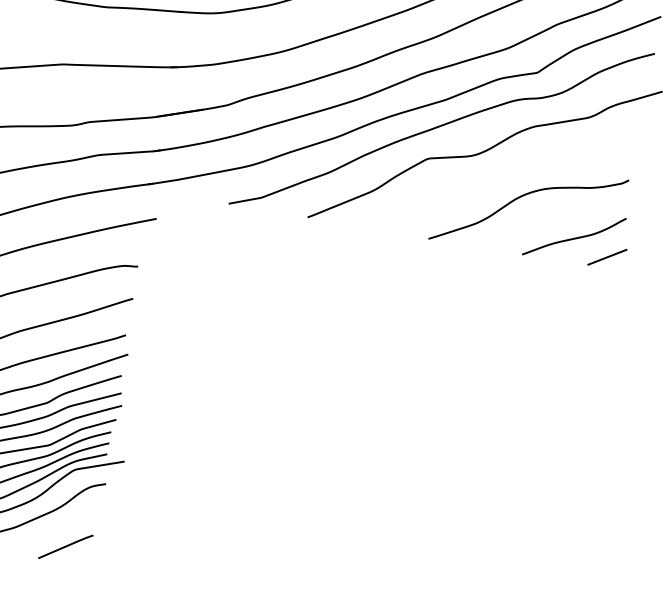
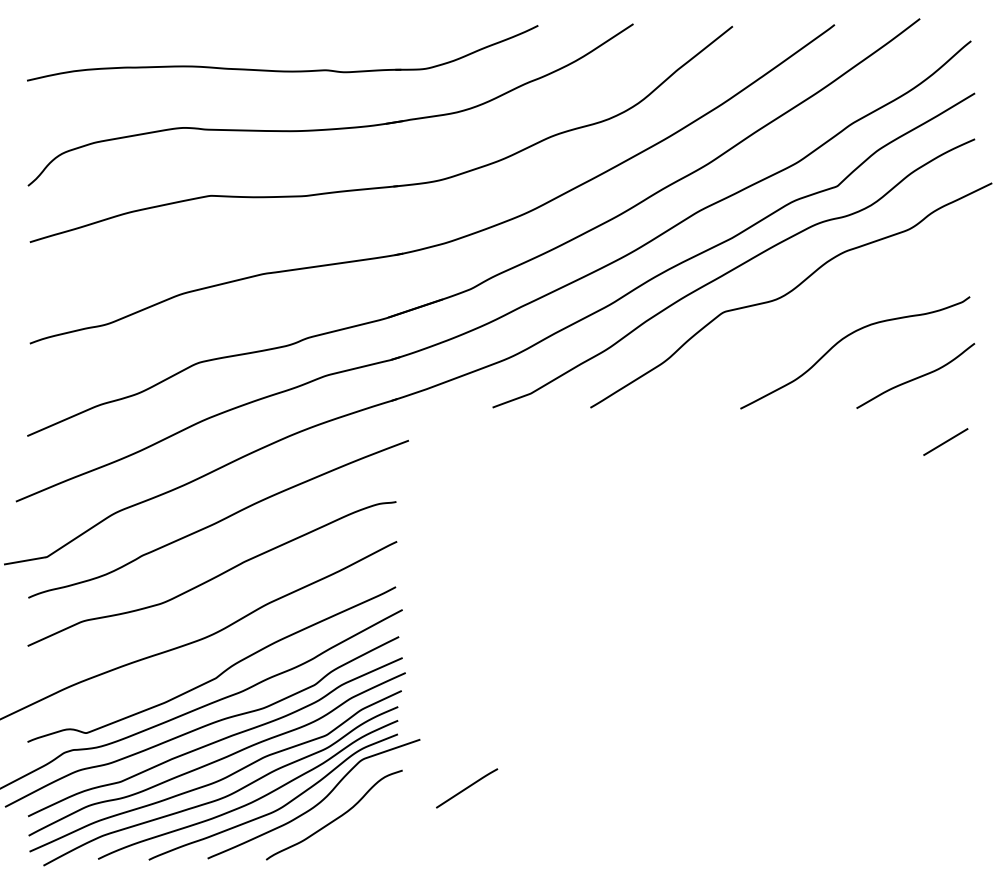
line: (607, 256) -> (945, 441), moved
line: (66, 546) -> (467, 788), moved

